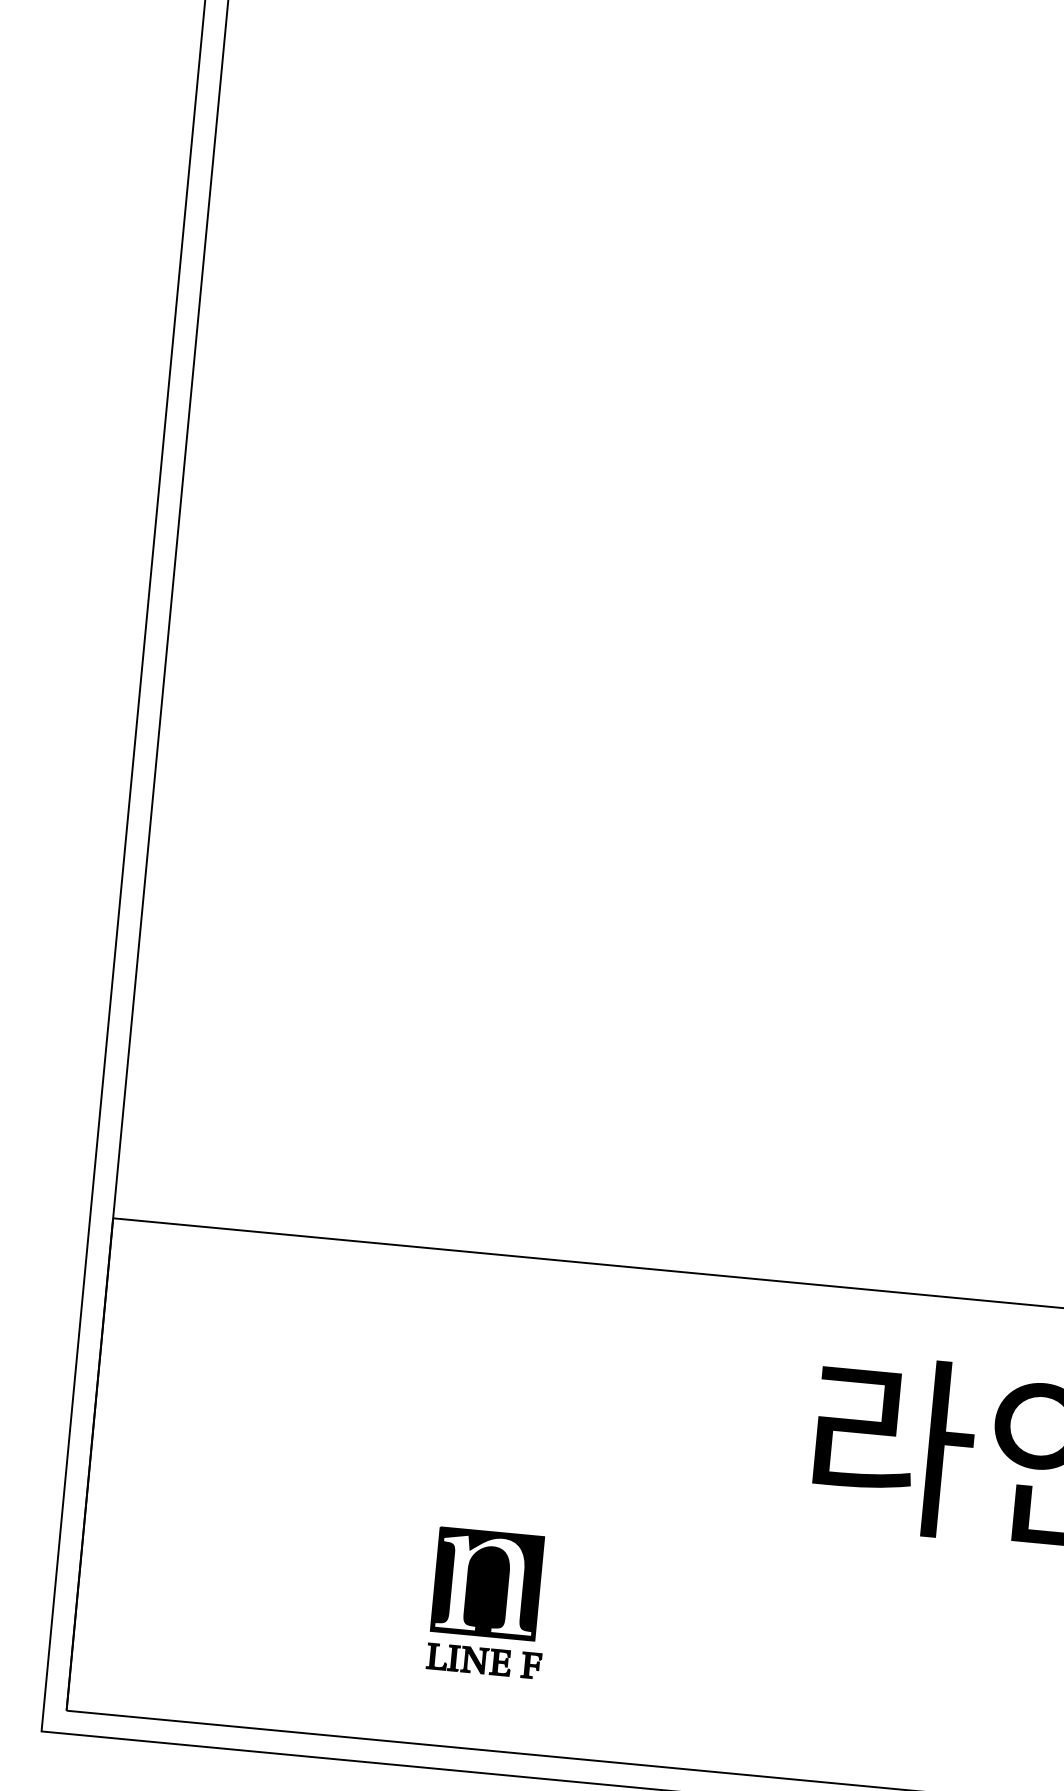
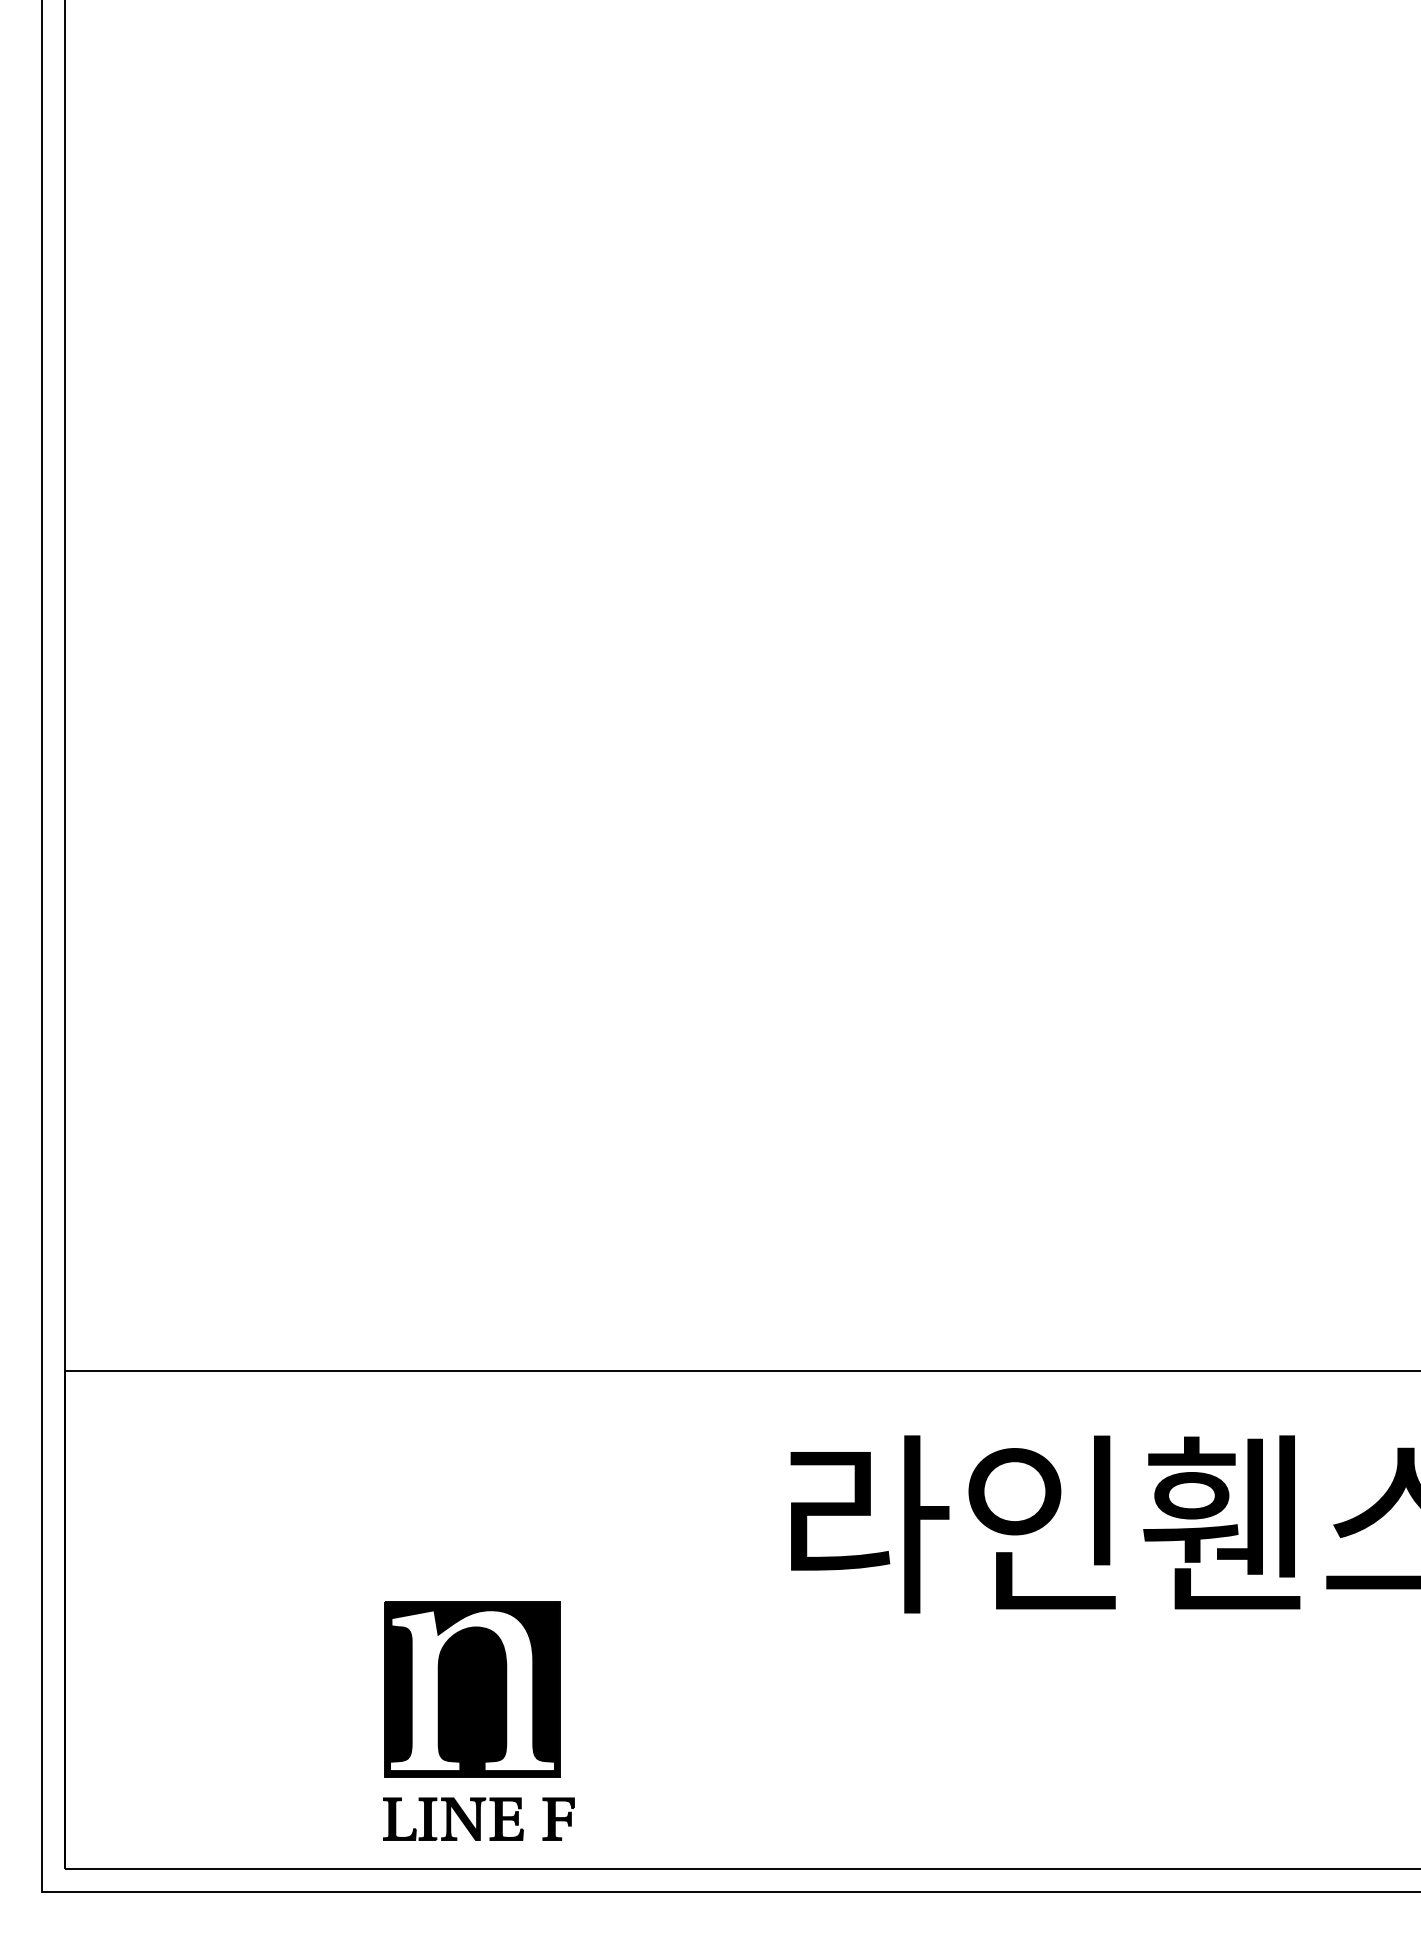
part: (489, 1602) -> (478, 1720), size x1.67

